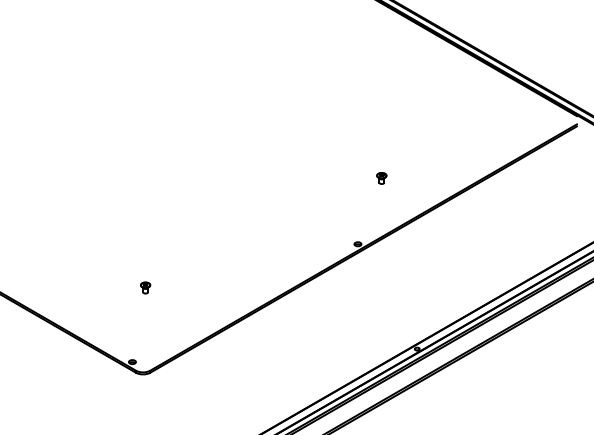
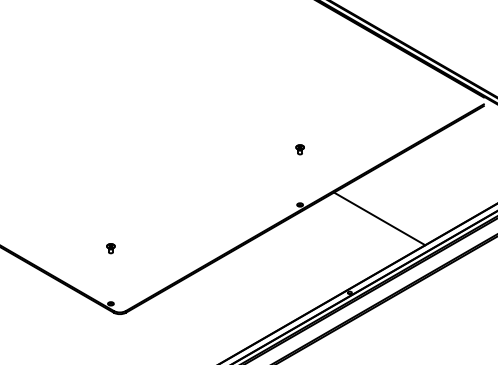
part: (381, 178) -> (299, 149), moved
line: (452, 260) -> (379, 218), added
part: (145, 287) -> (110, 248), moved

